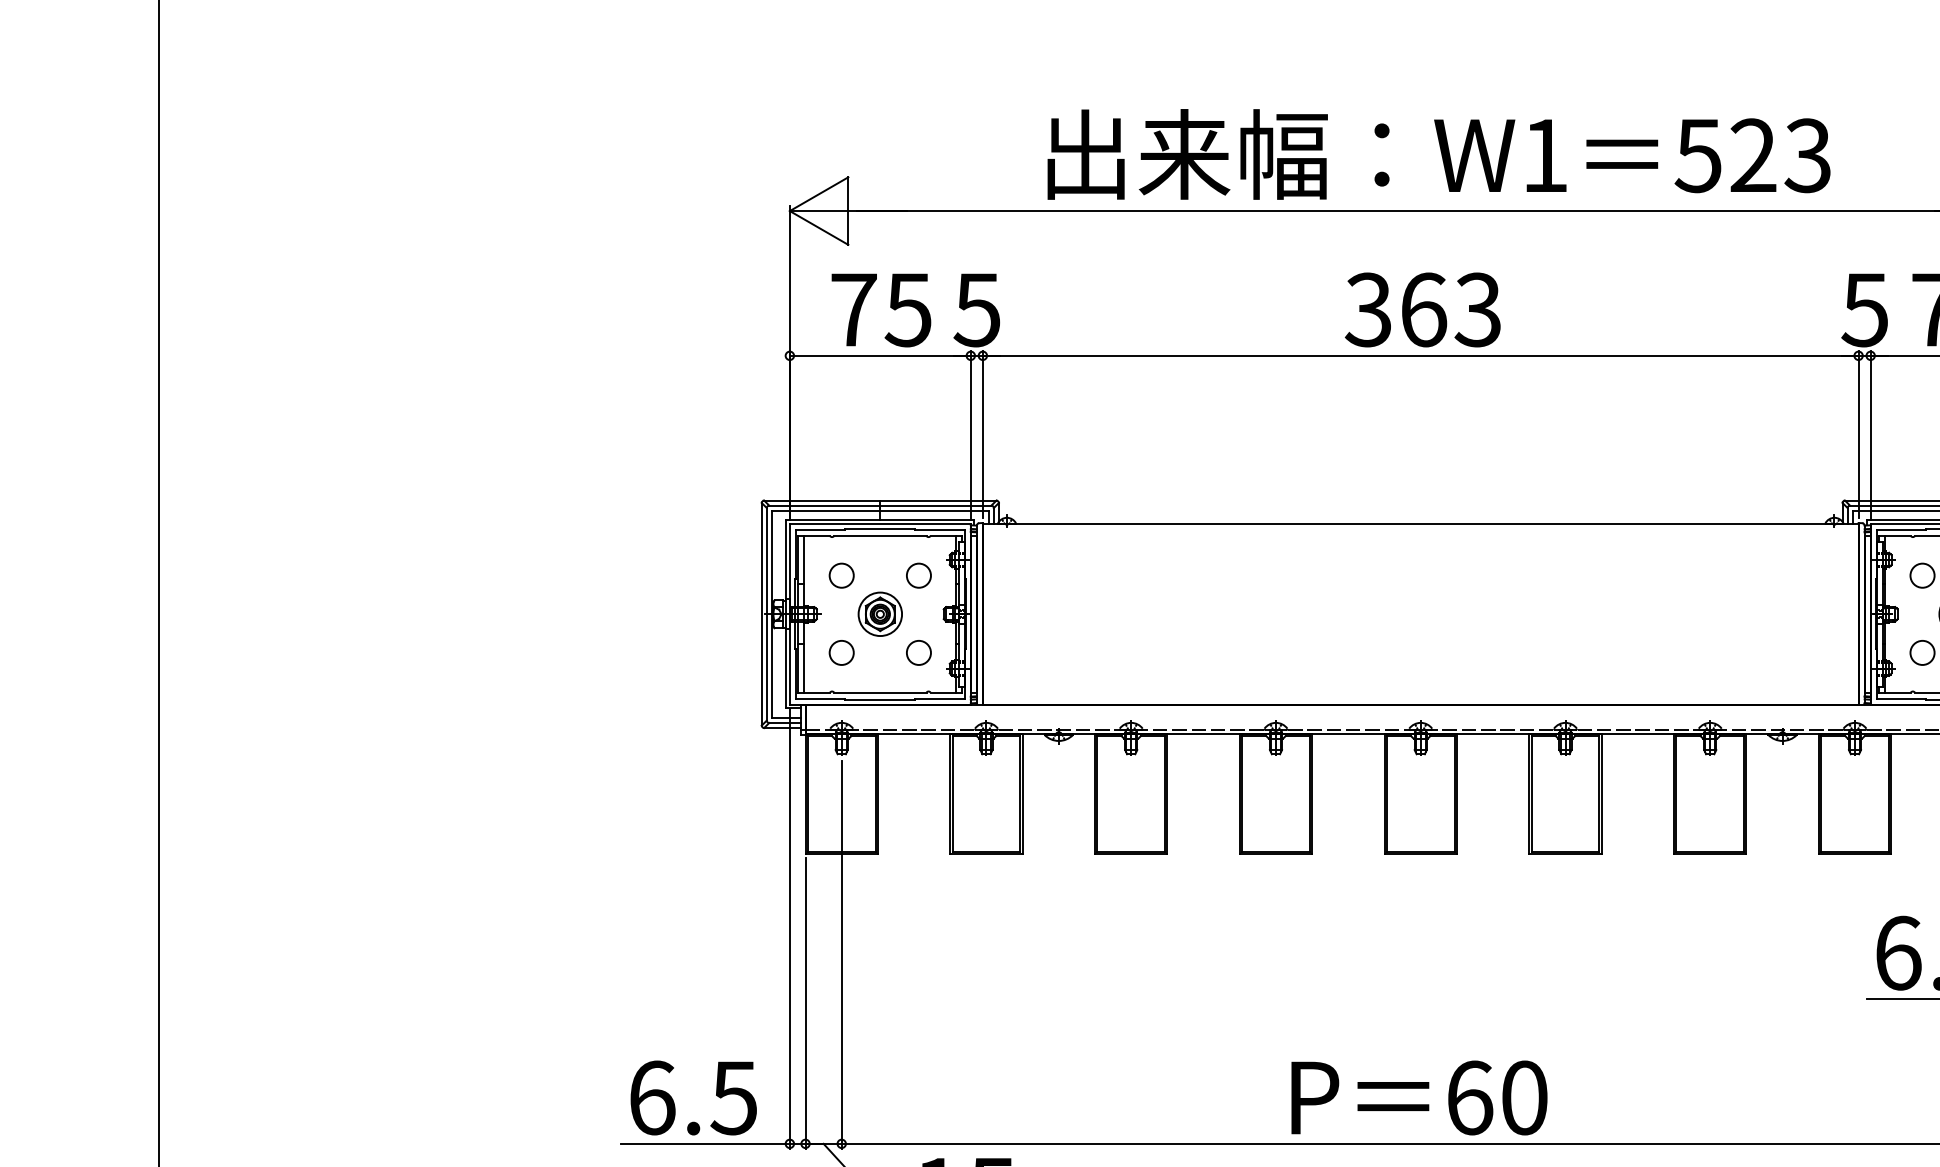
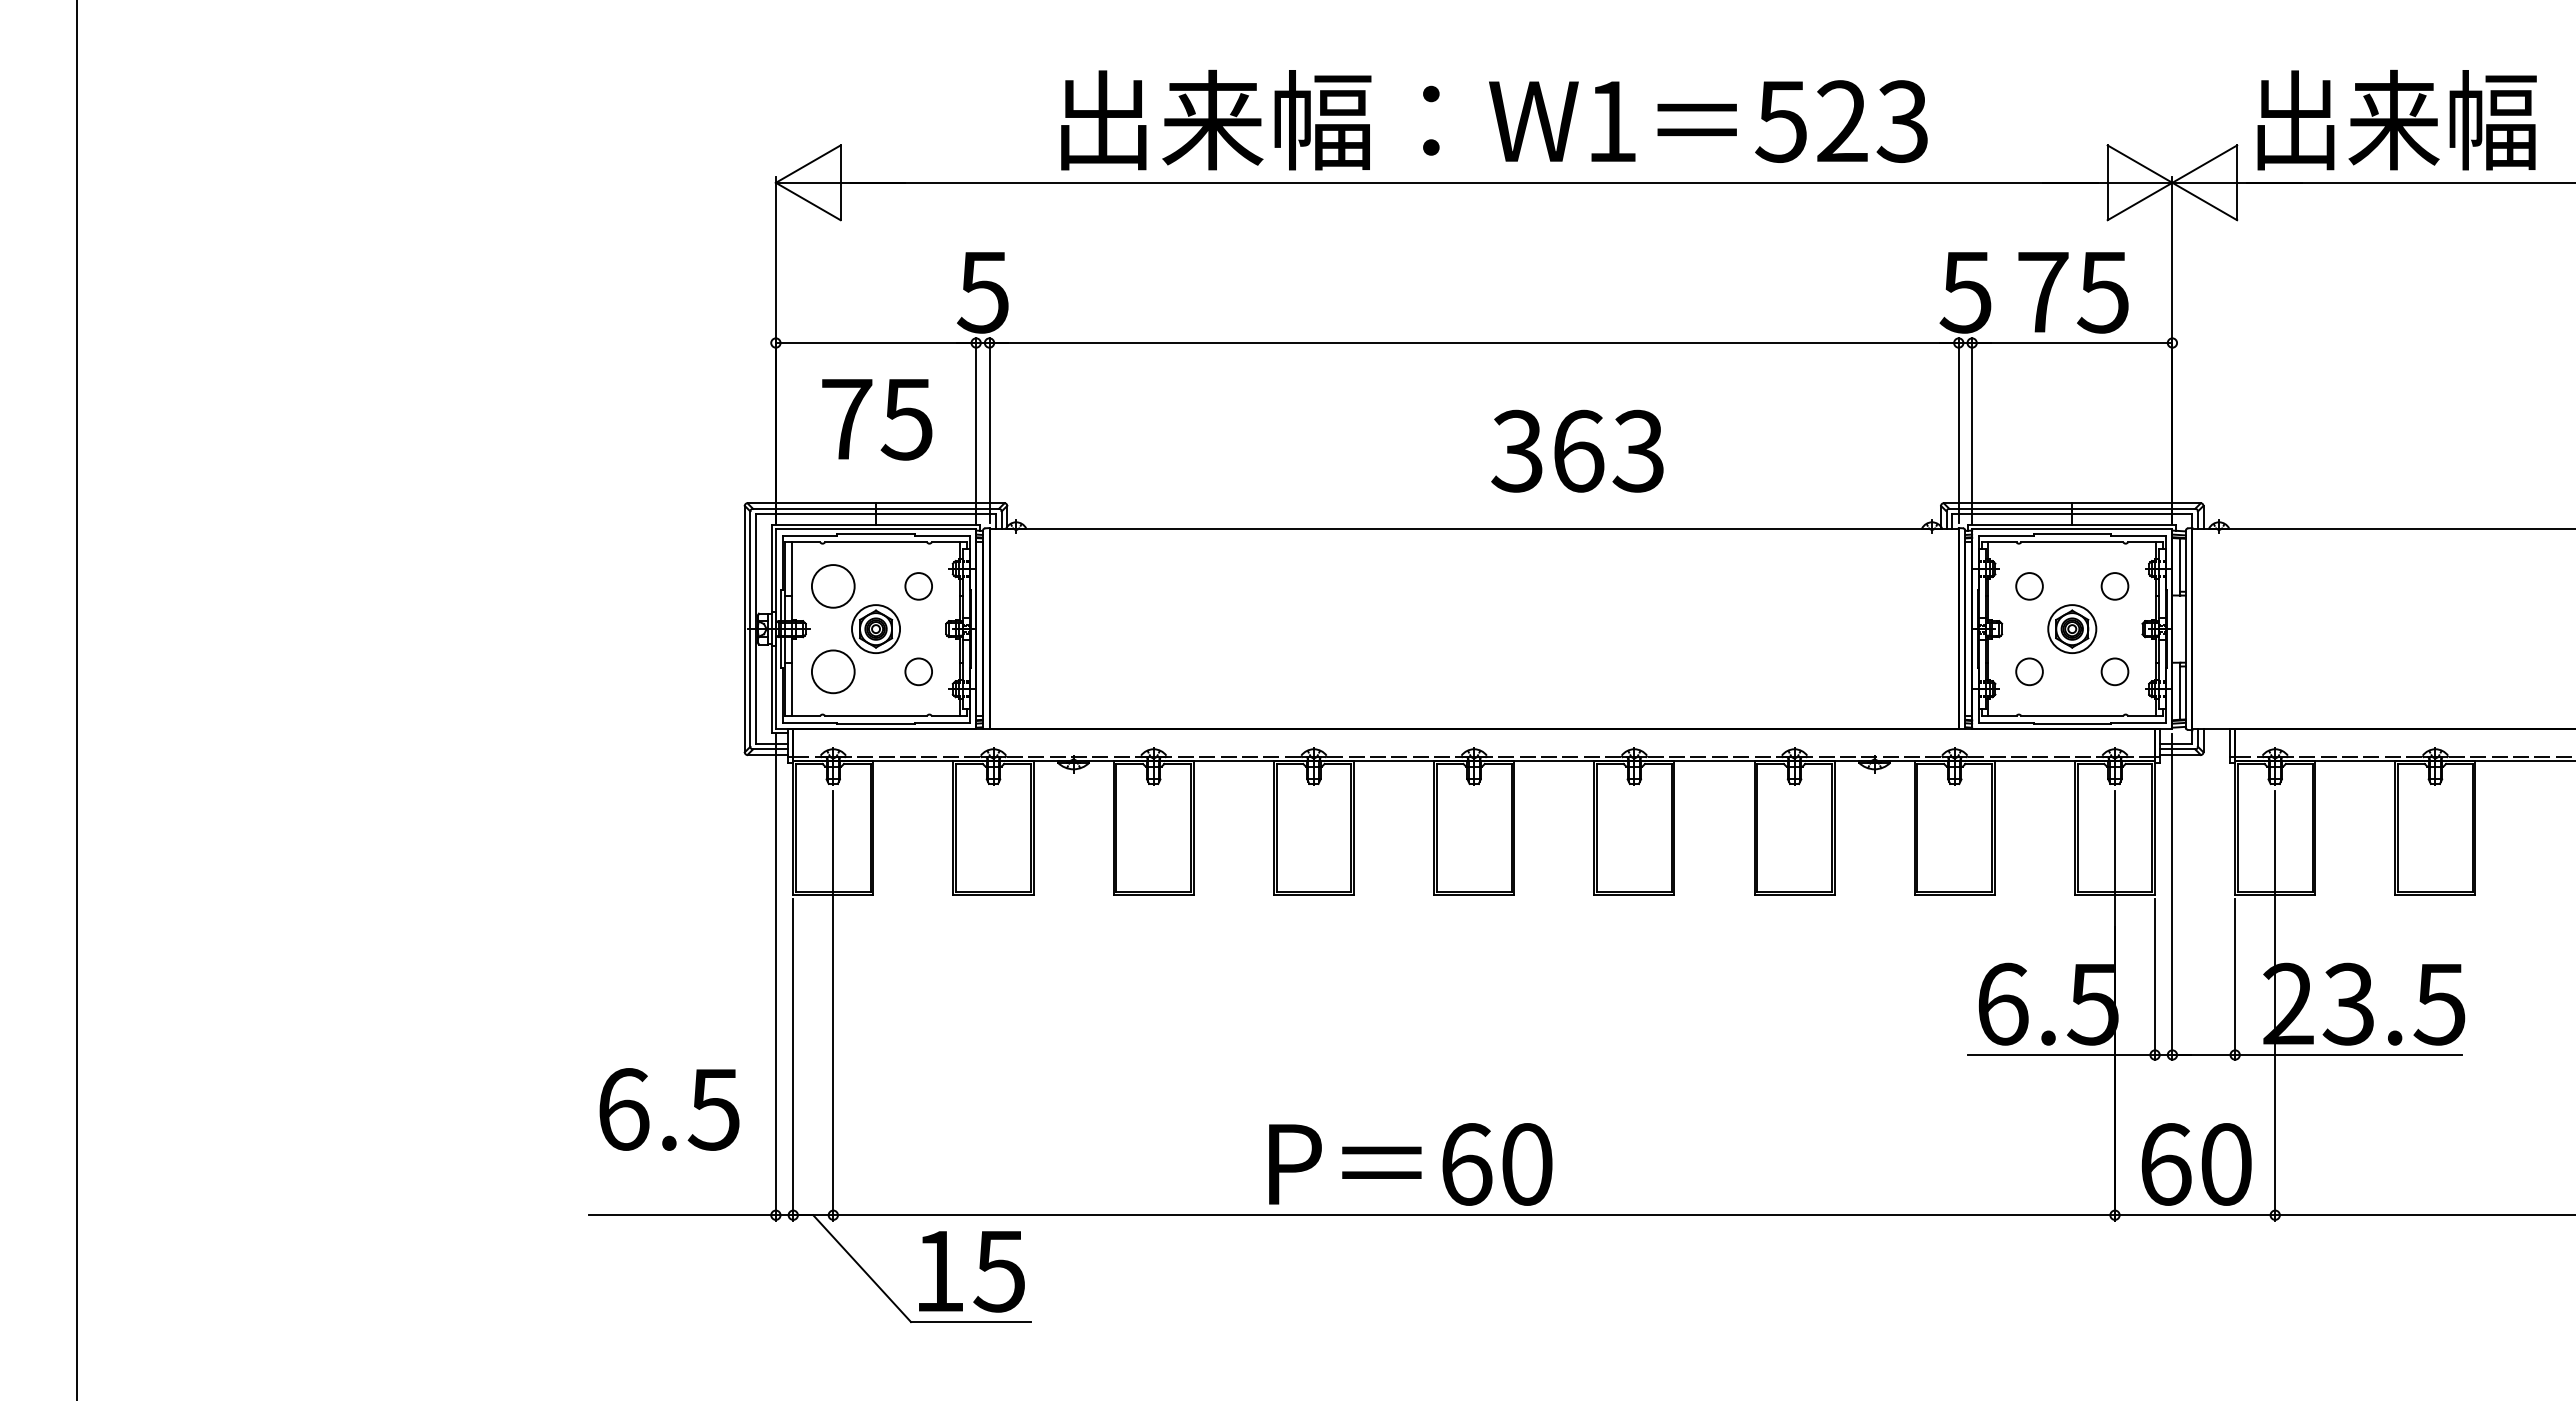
text: (1422, 309) -> (1577, 450), moved
text: (881, 310) -> (877, 419), moved
circle: (840, 575) -> (832, 586), size x1.6
circle: (840, 652) -> (832, 671), size x1.6
text: (693, 1098) -> (669, 1109), moved
text: (1419, 1098) -> (1410, 1164), moved

